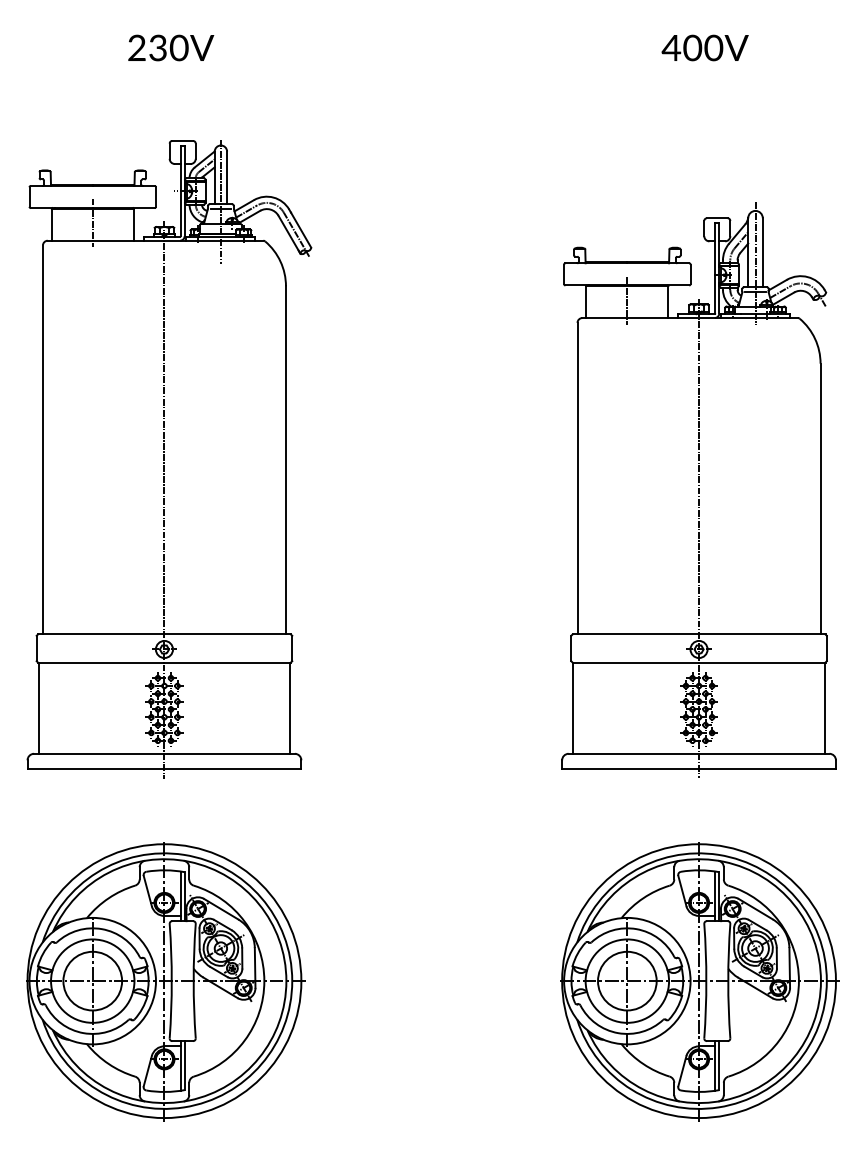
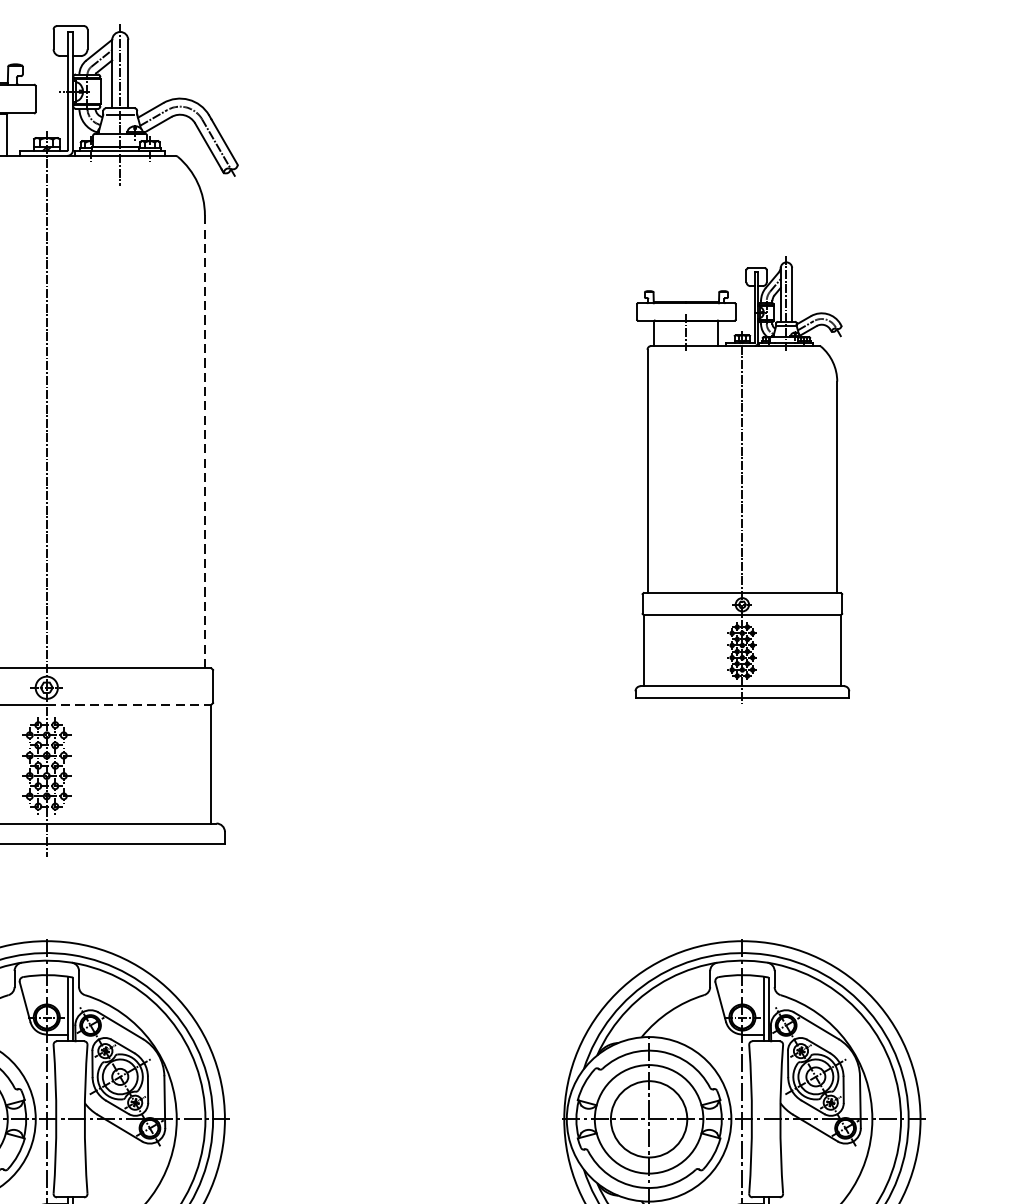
line: (285, 460) -> (204, 441), solid -> dashed
part: (698, 489) -> (741, 479), size x0.6
line: (228, 662) -> (130, 704), solid -> dashed

